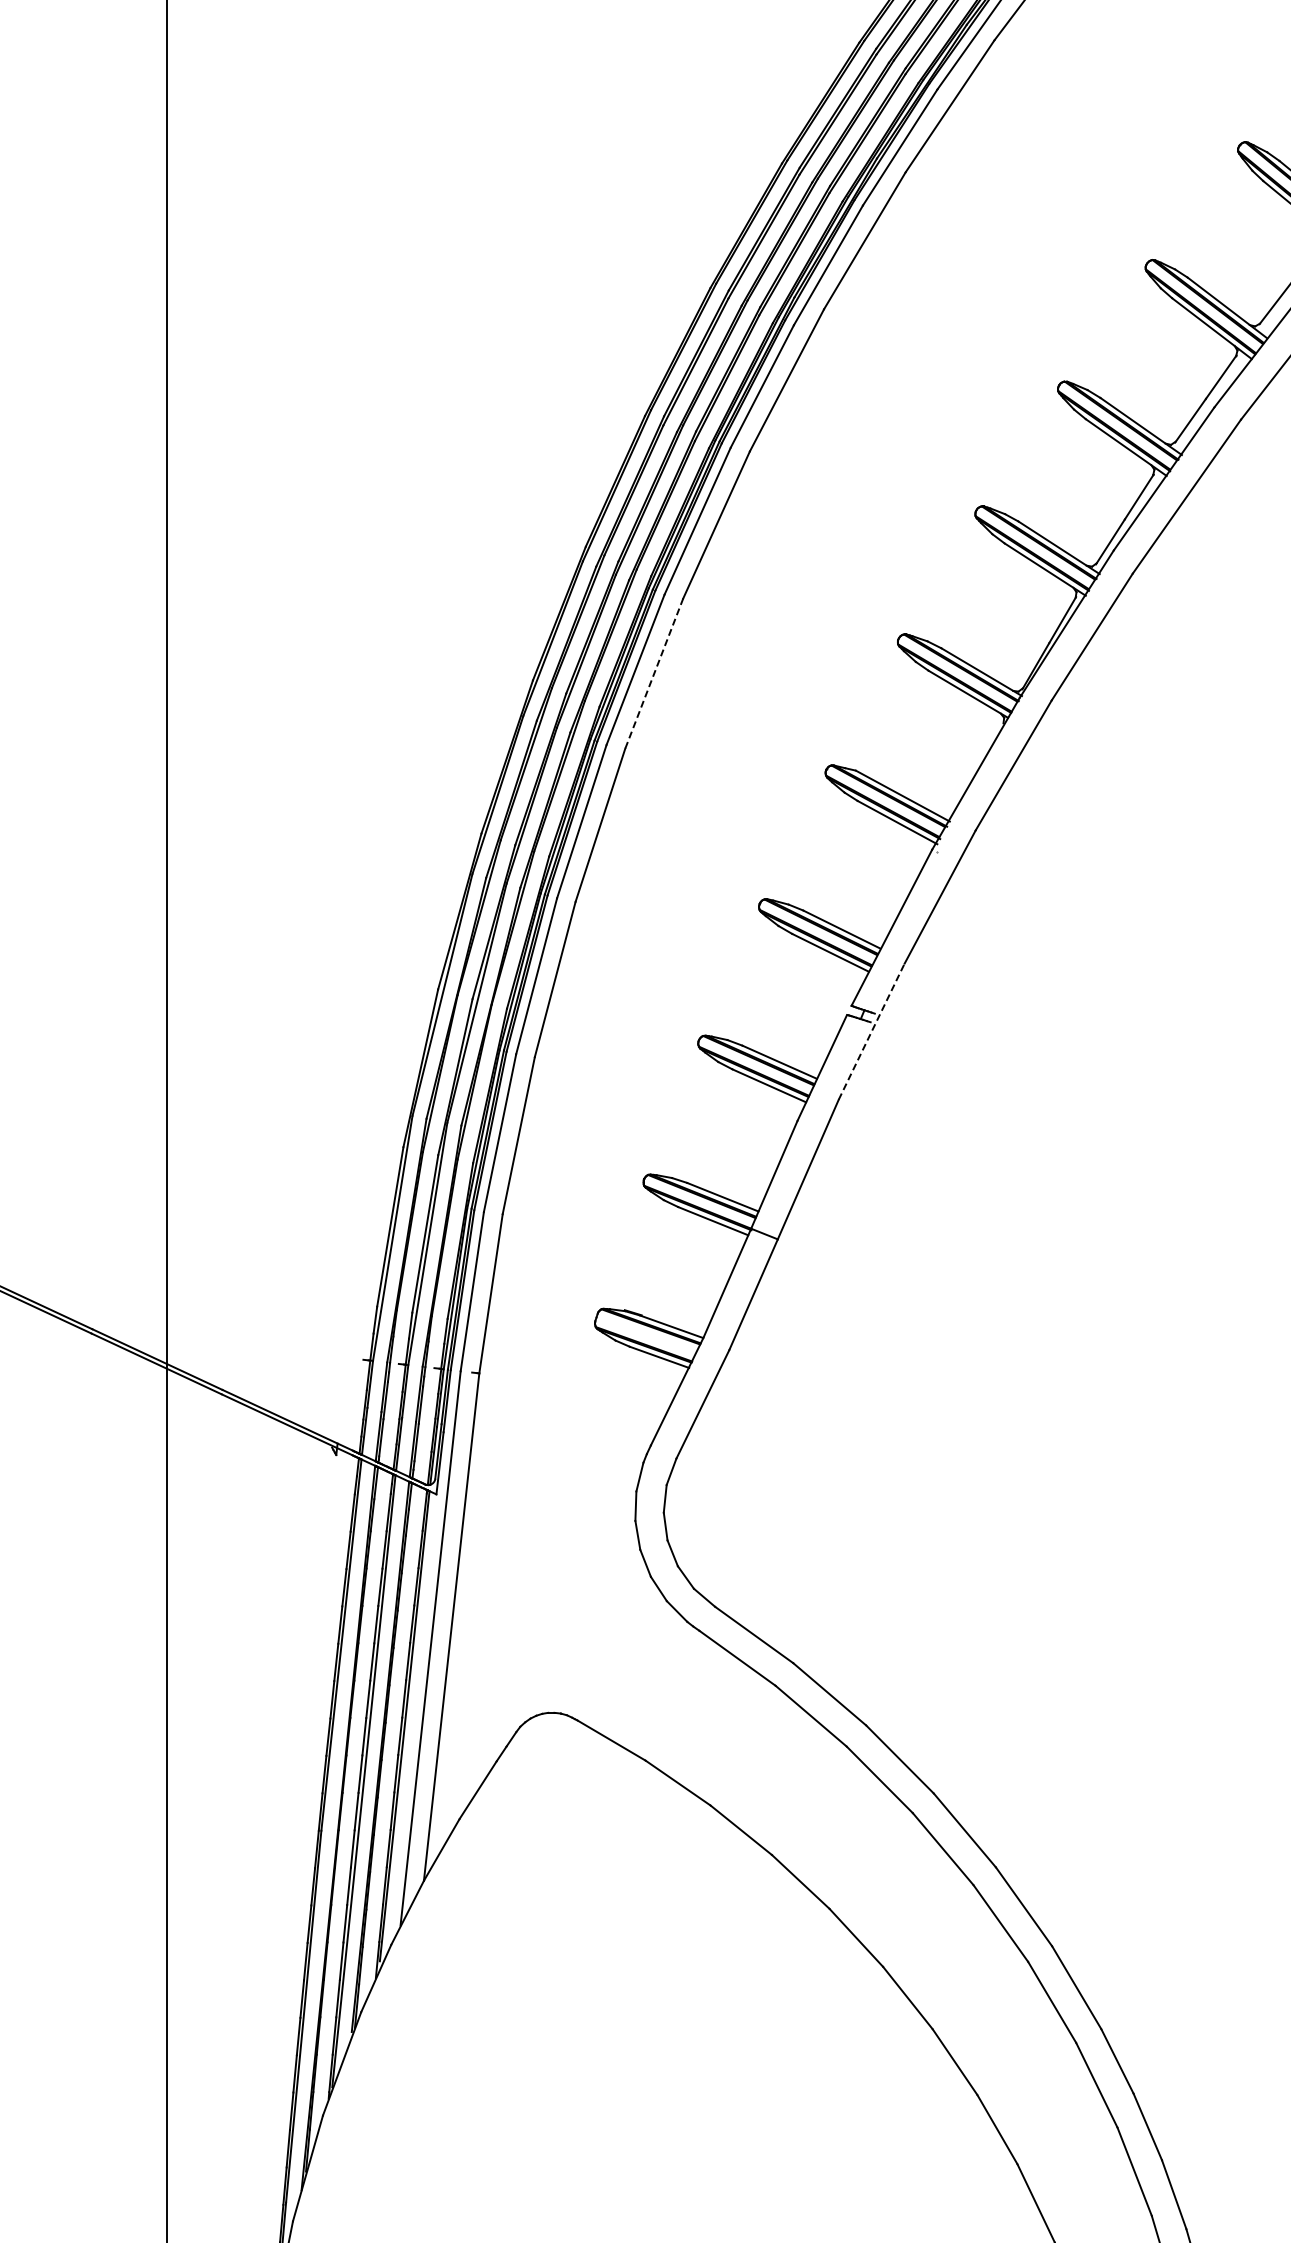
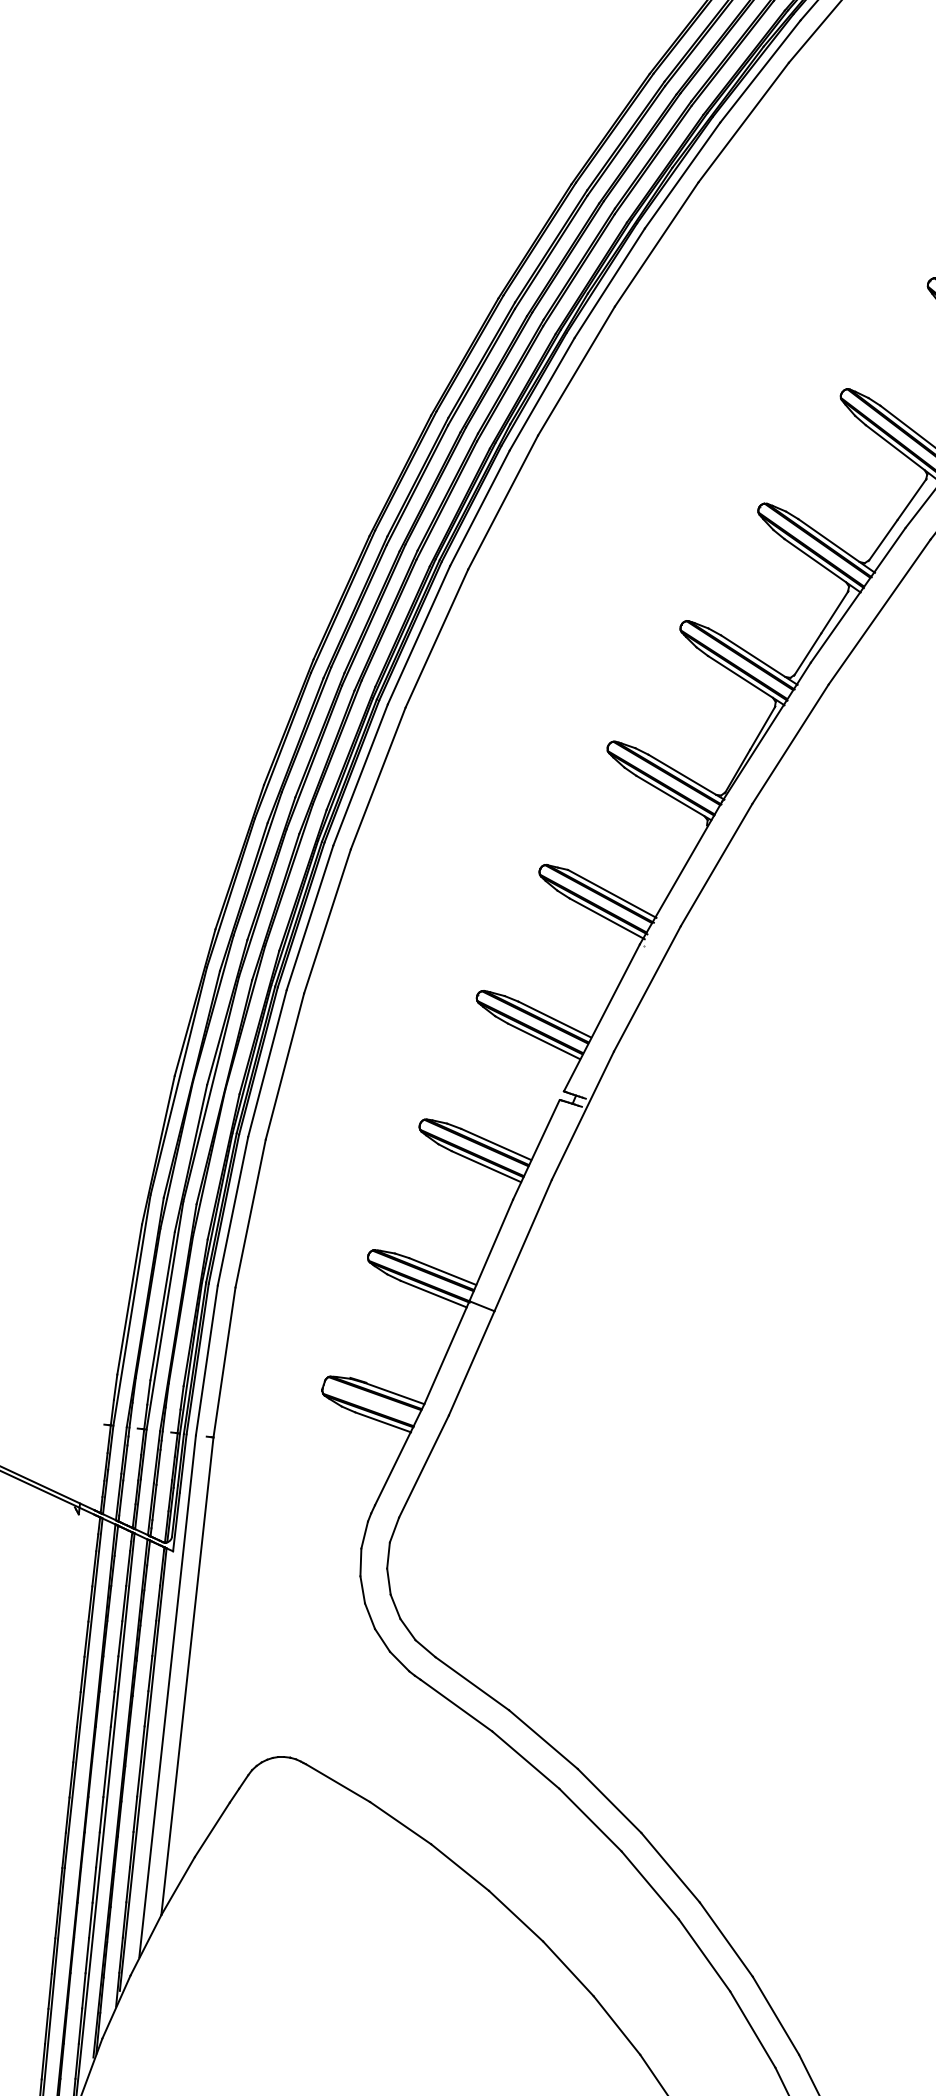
line: (654, 673) -> (378, 778), dashed -> solid
line: (871, 1031) -> (582, 1115), dashed -> solid

